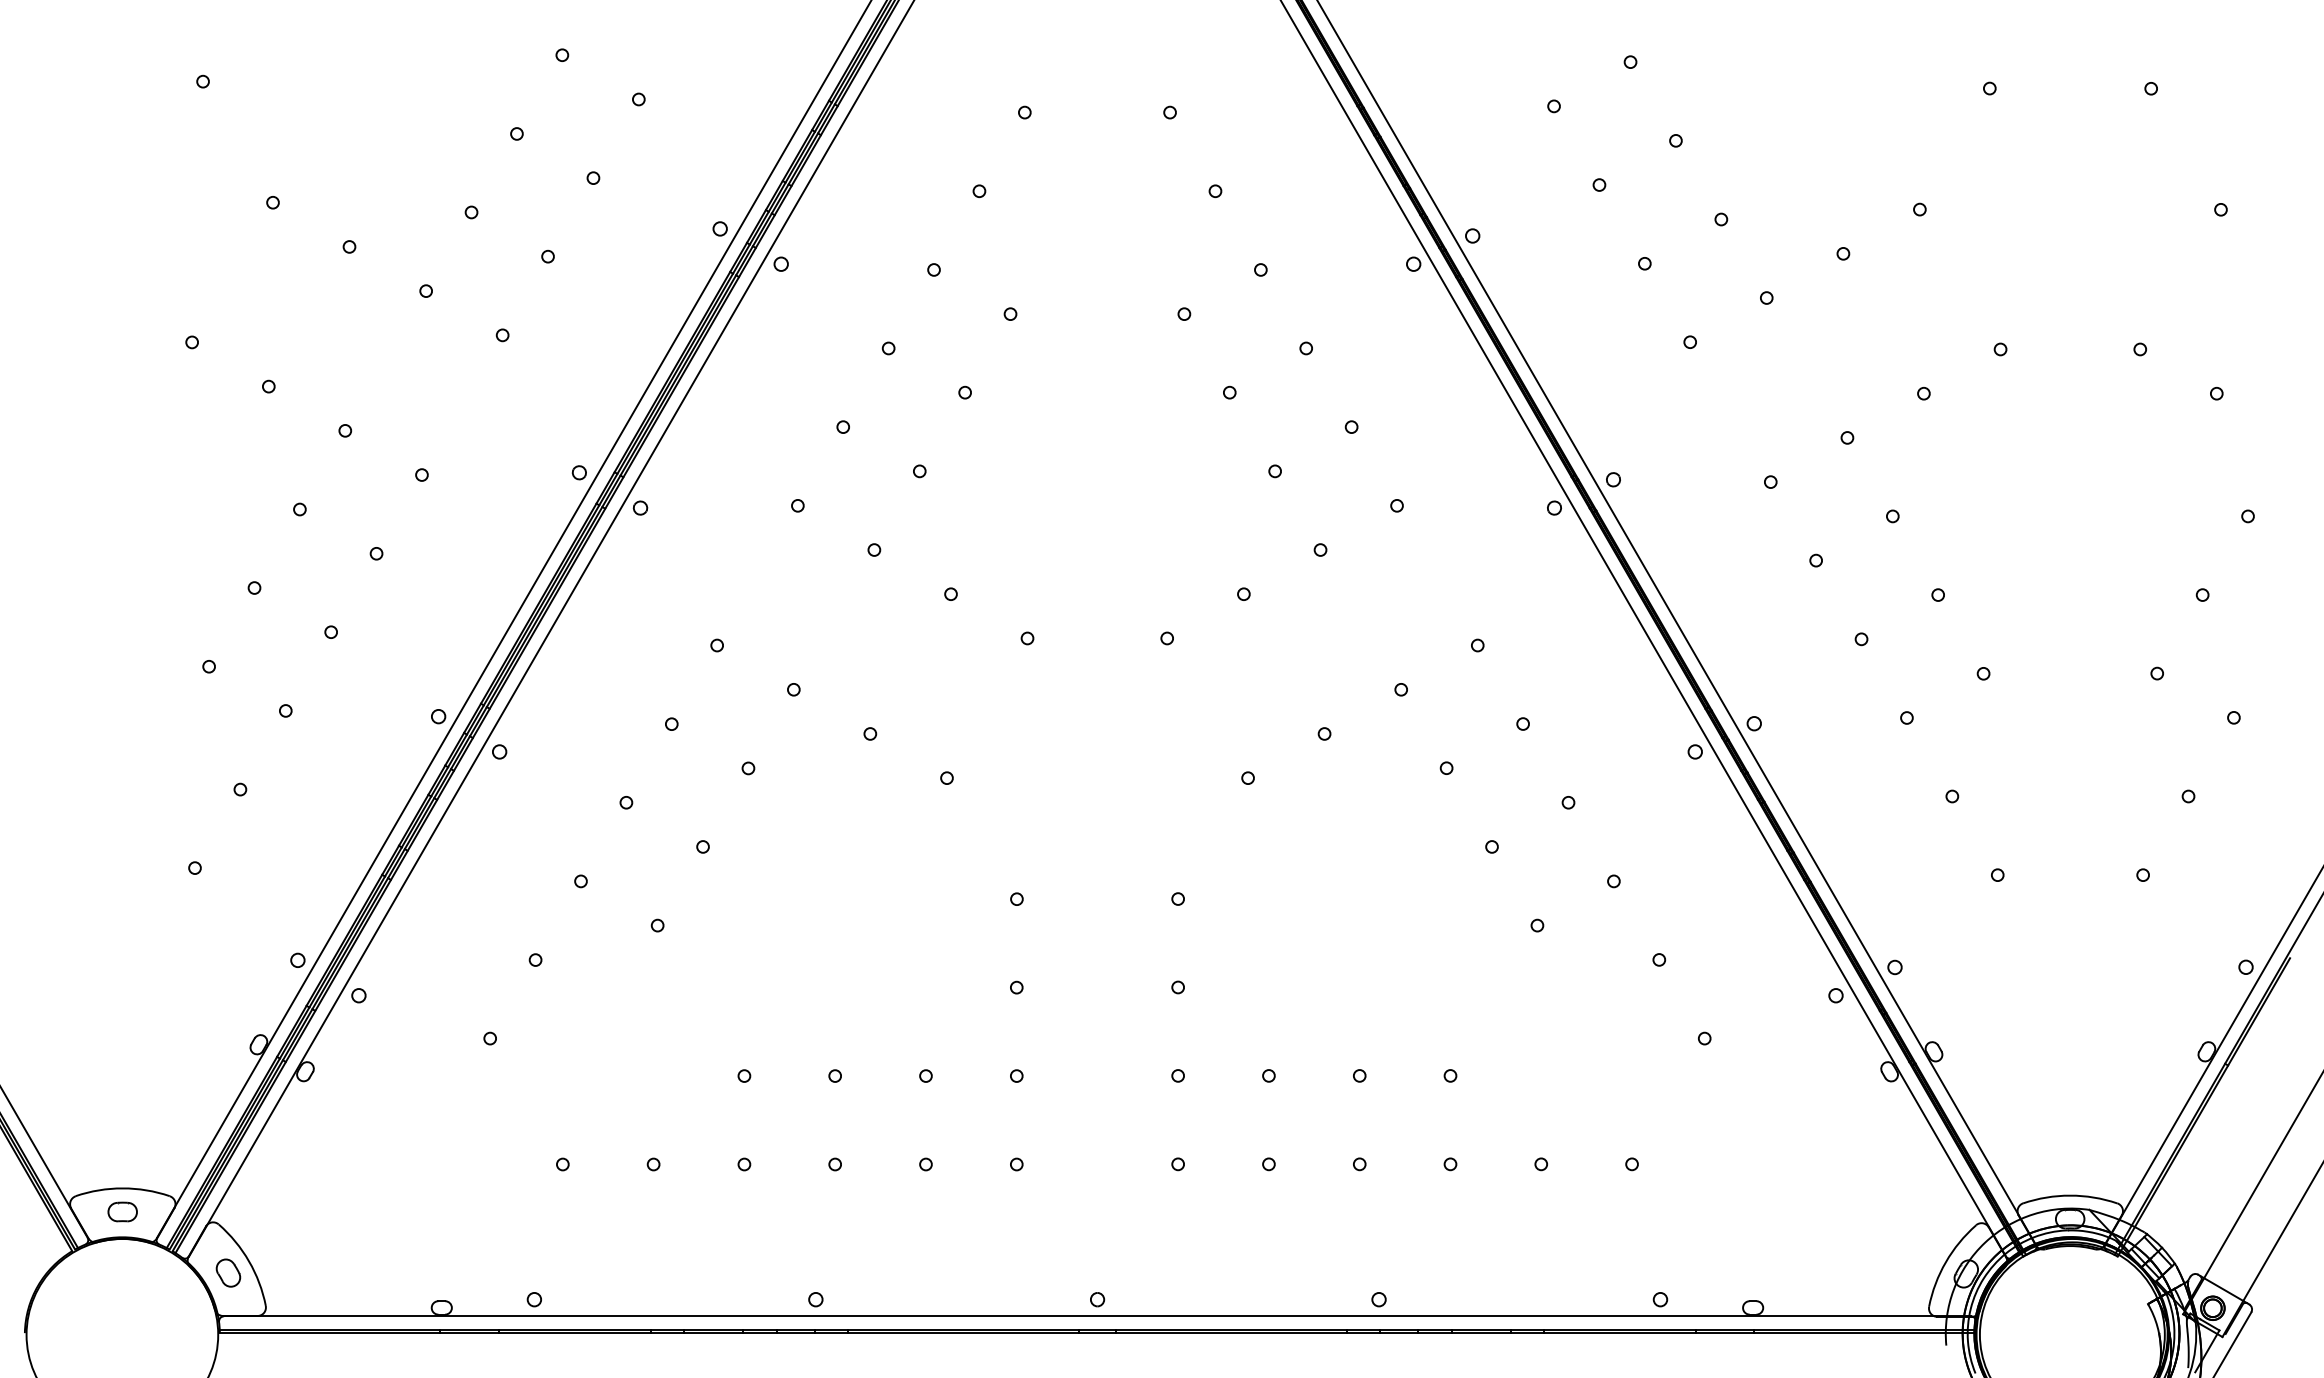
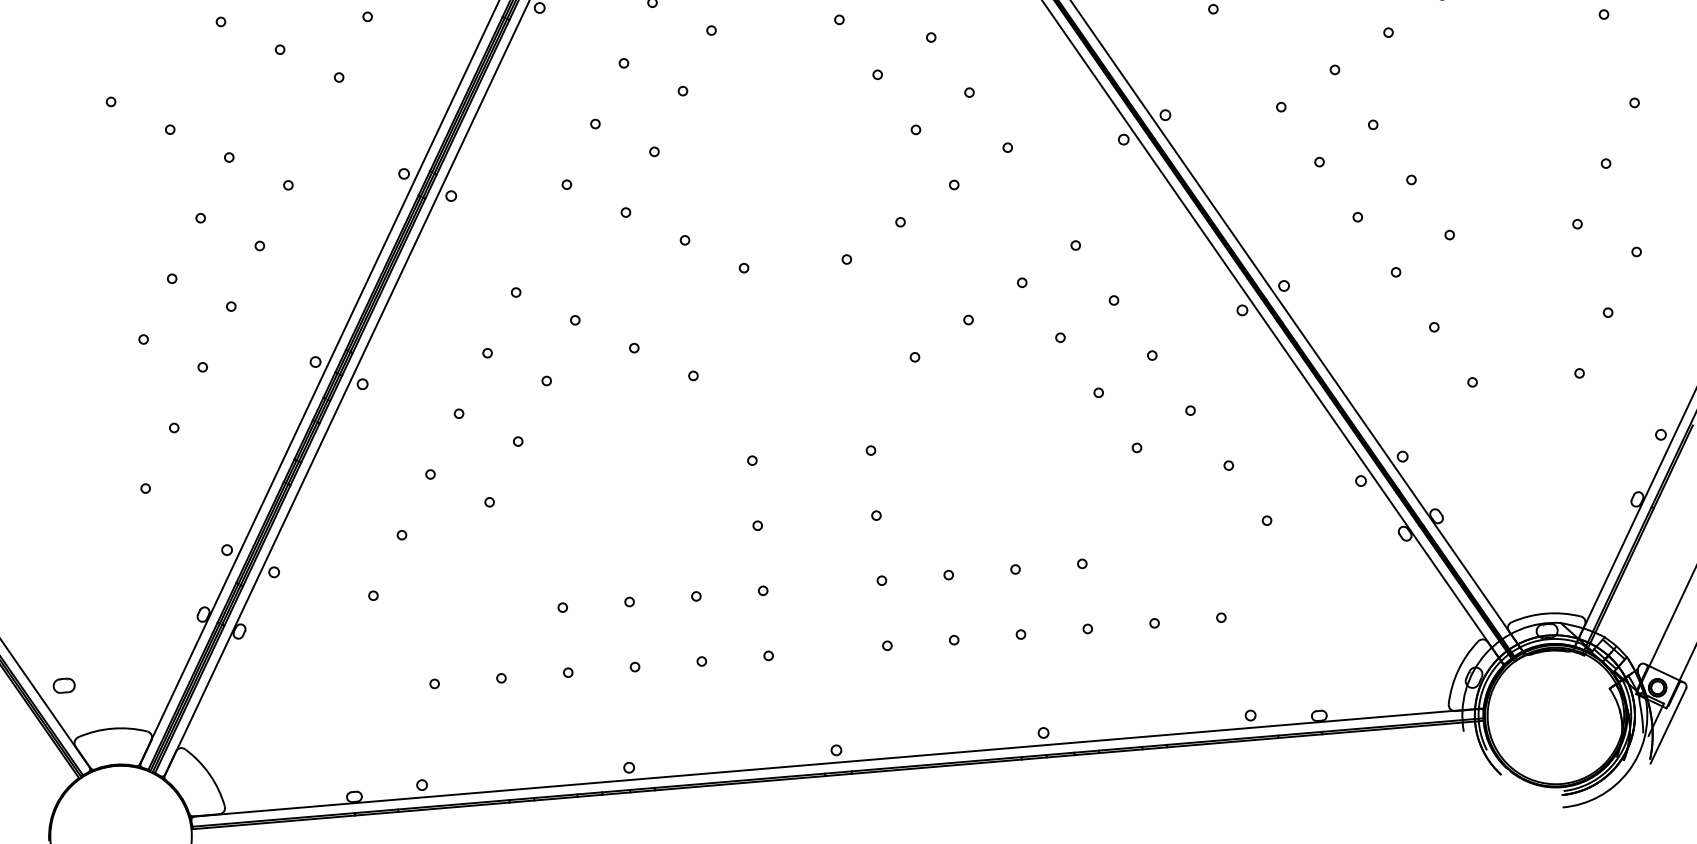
part: (122, 1211) -> (64, 685), moved
part: (228, 1272) -> (195, 784), removed

